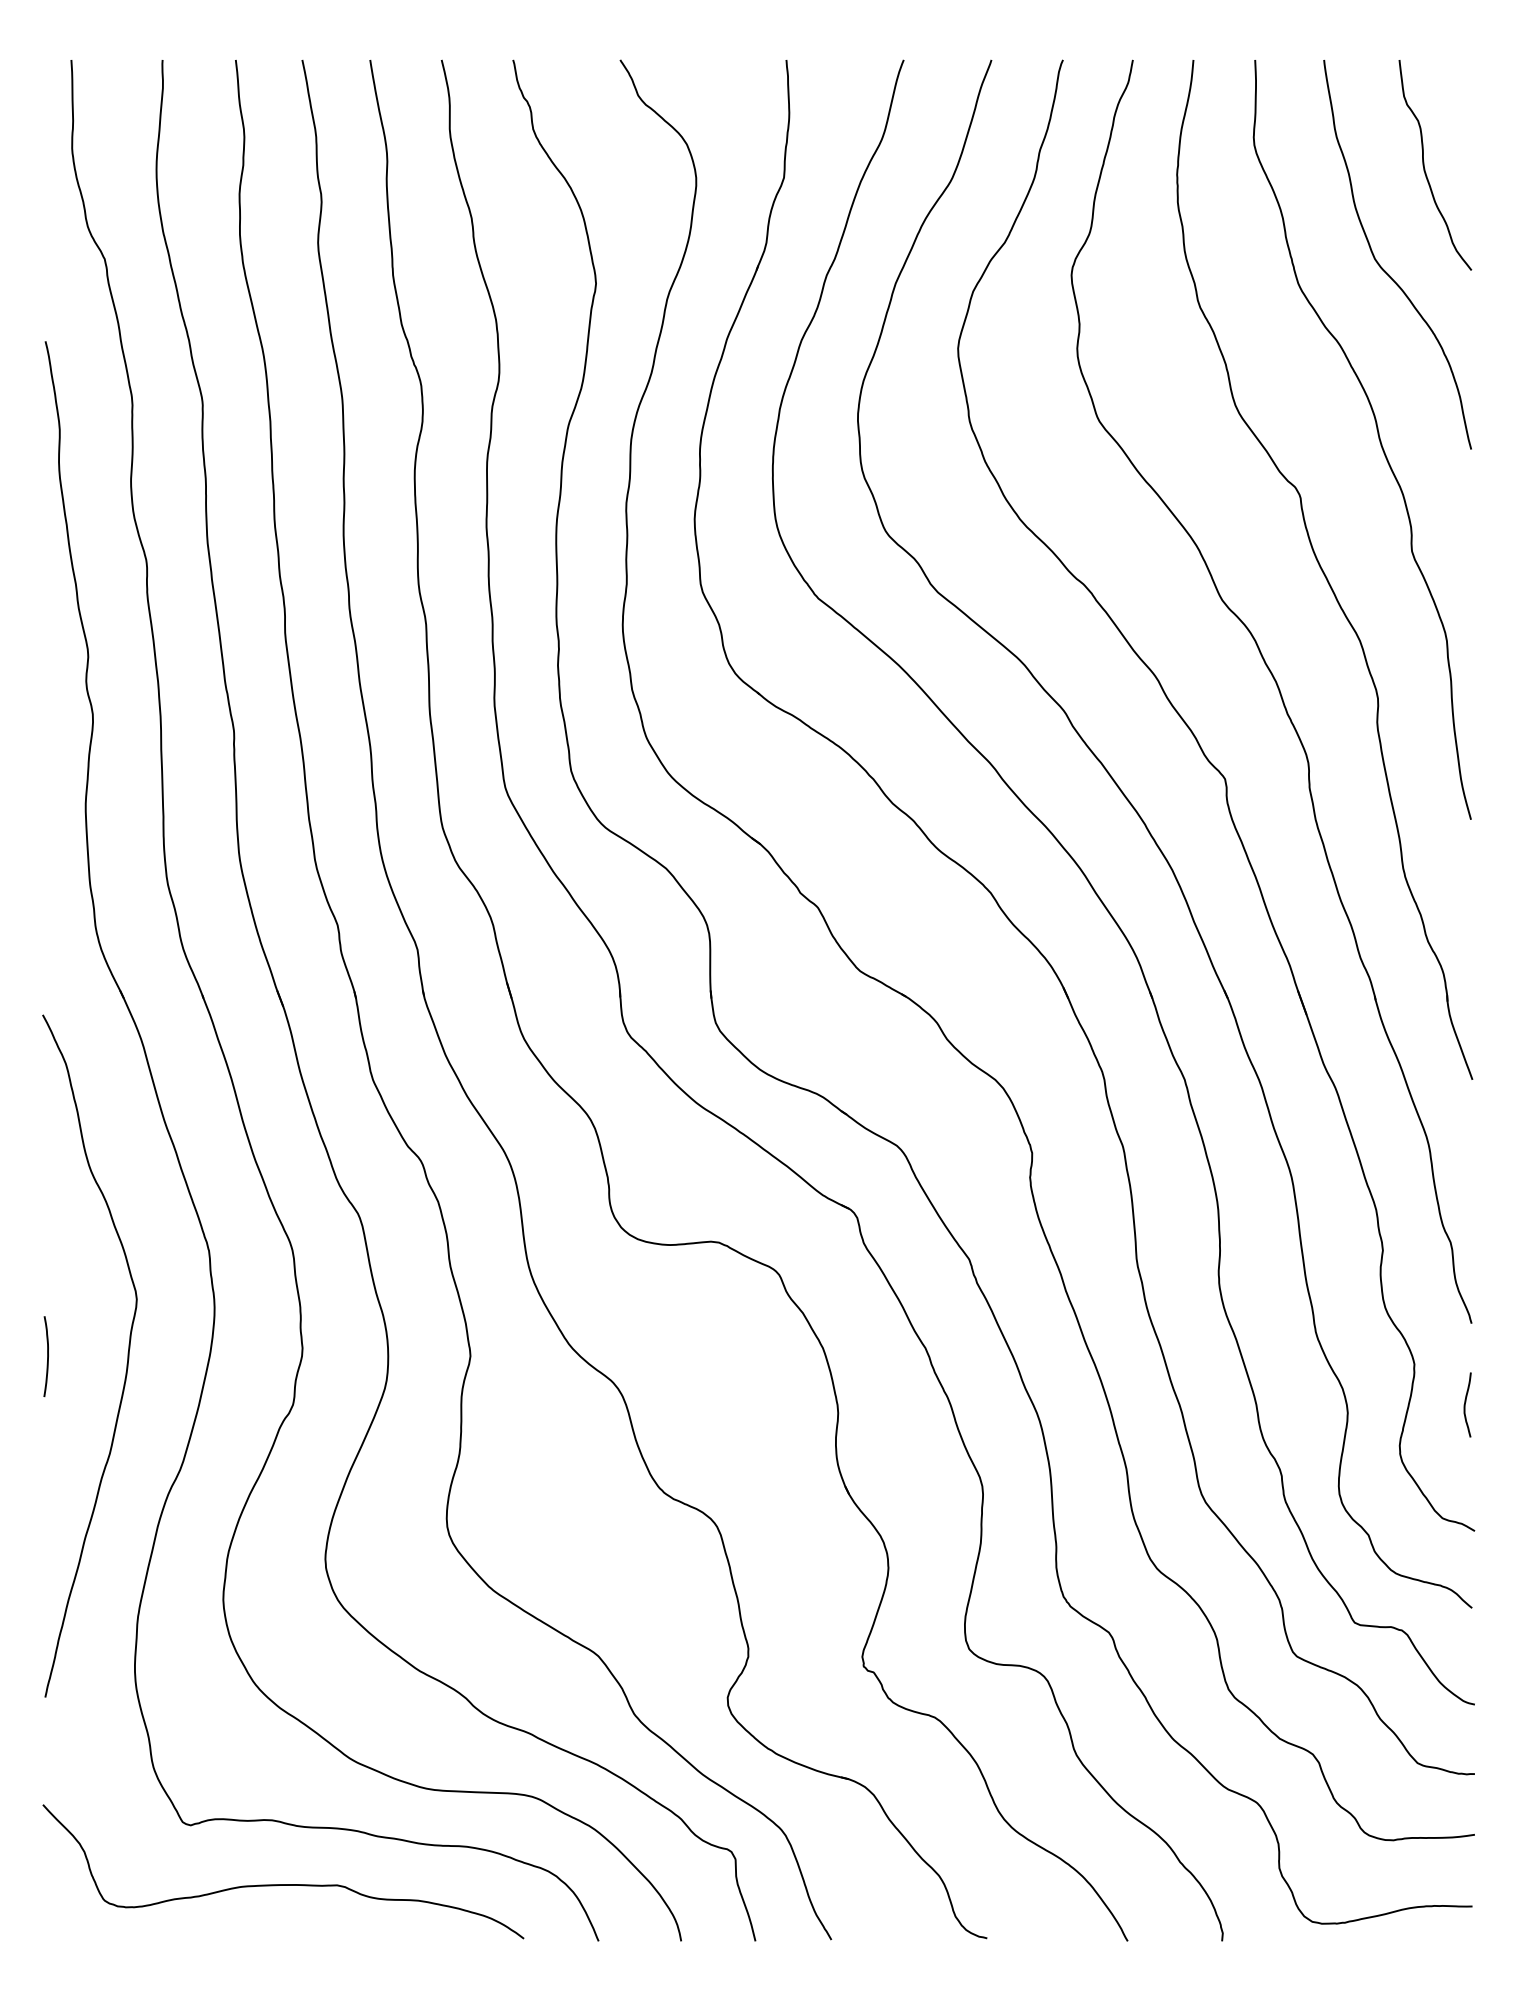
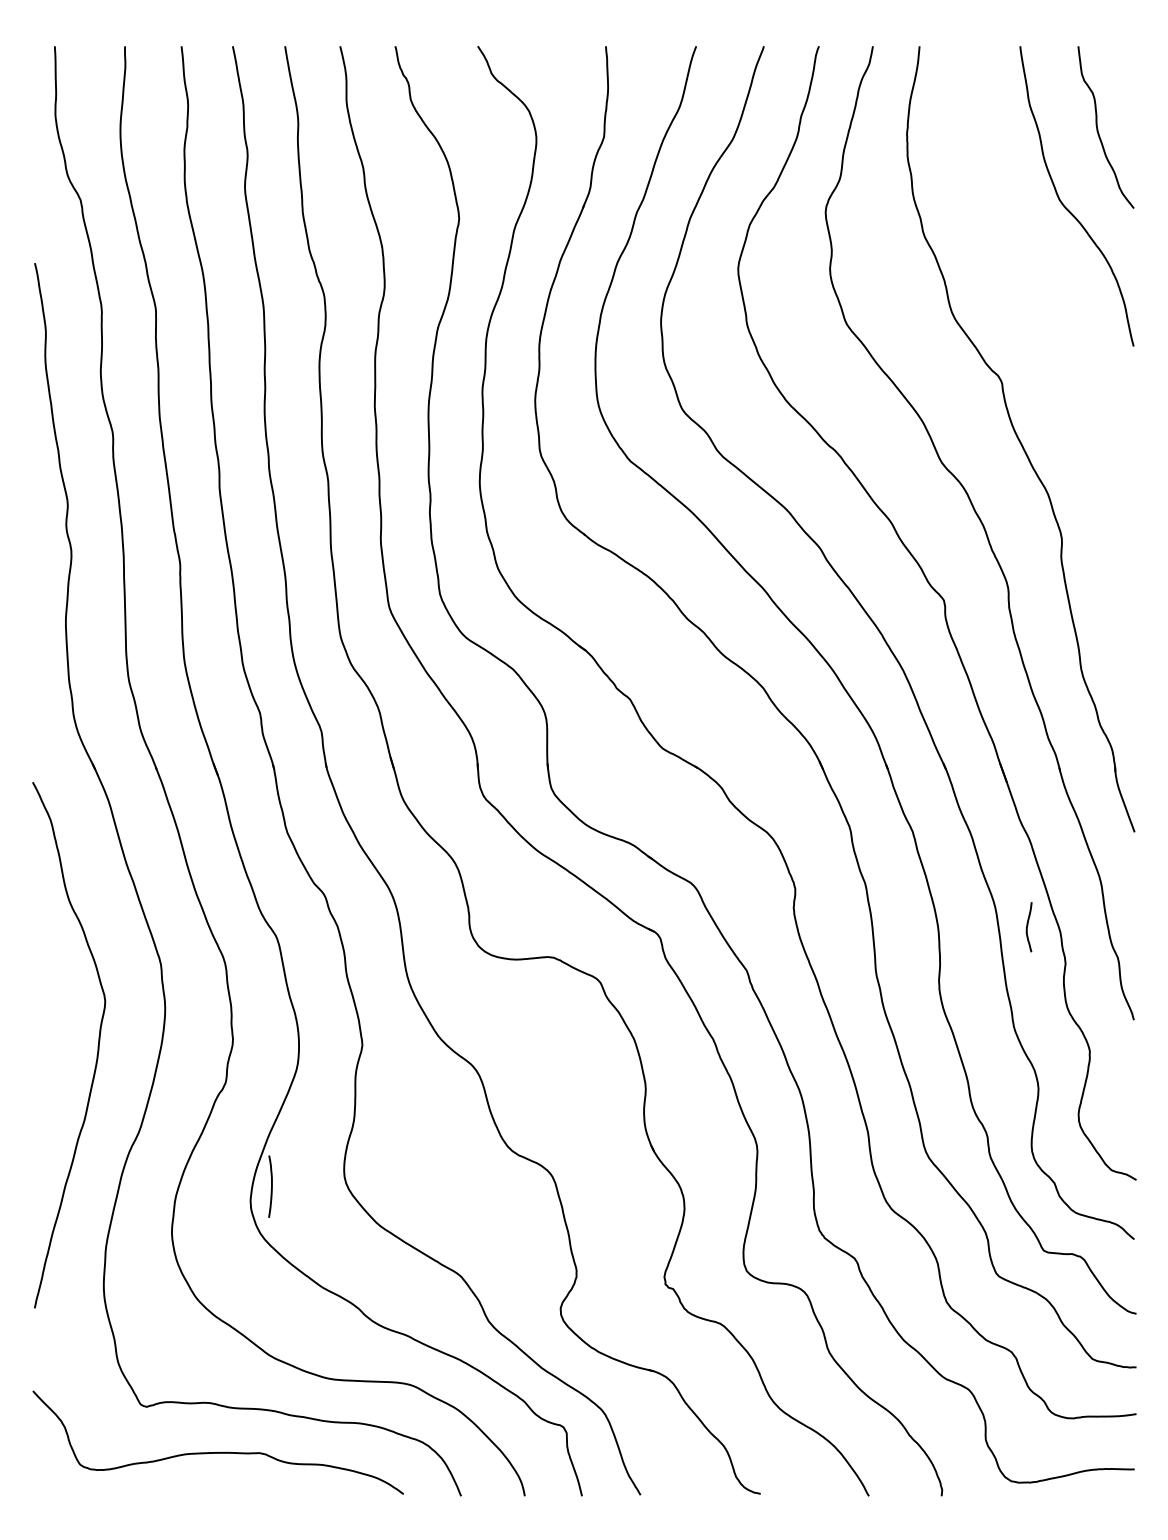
curve: (1377, 434) -> (1061, 334), removed
curve: (47, 1356) -> (271, 1186), moved
curve: (1465, 1404) -> (1027, 926), moved

